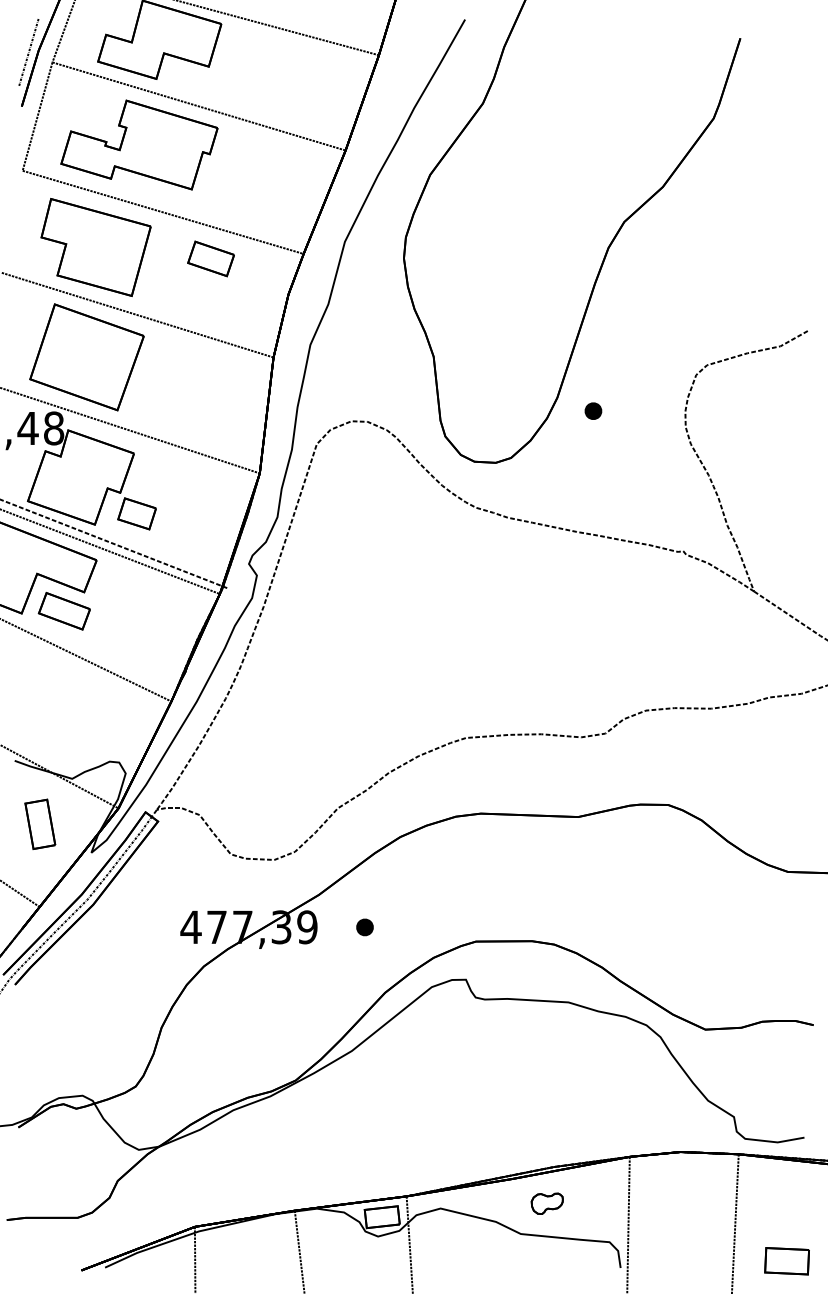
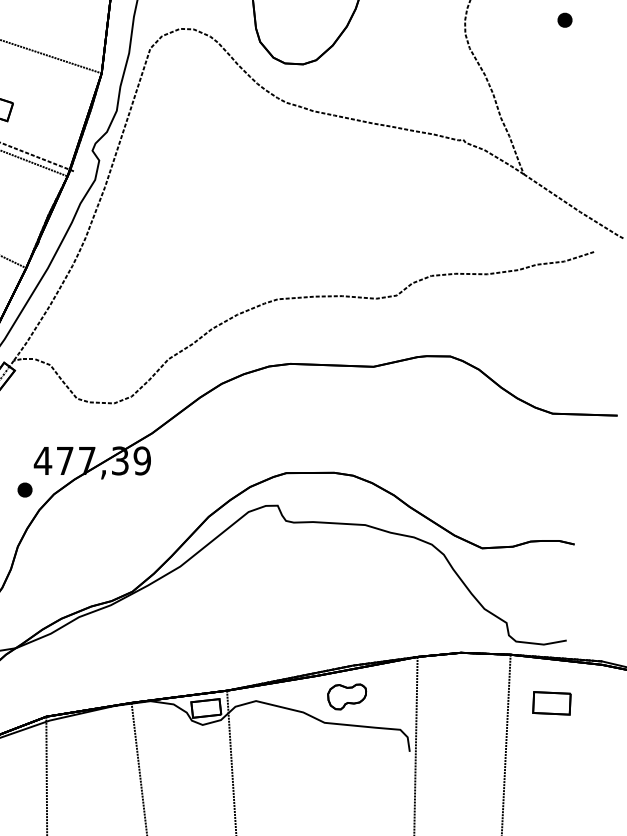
part: (593, 410) -> (565, 19), moved
part: (364, 927) -> (24, 490), moved
part: (547, 1203) -> (347, 696), size x1.43
part: (786, 1261) -> (551, 703), moved

